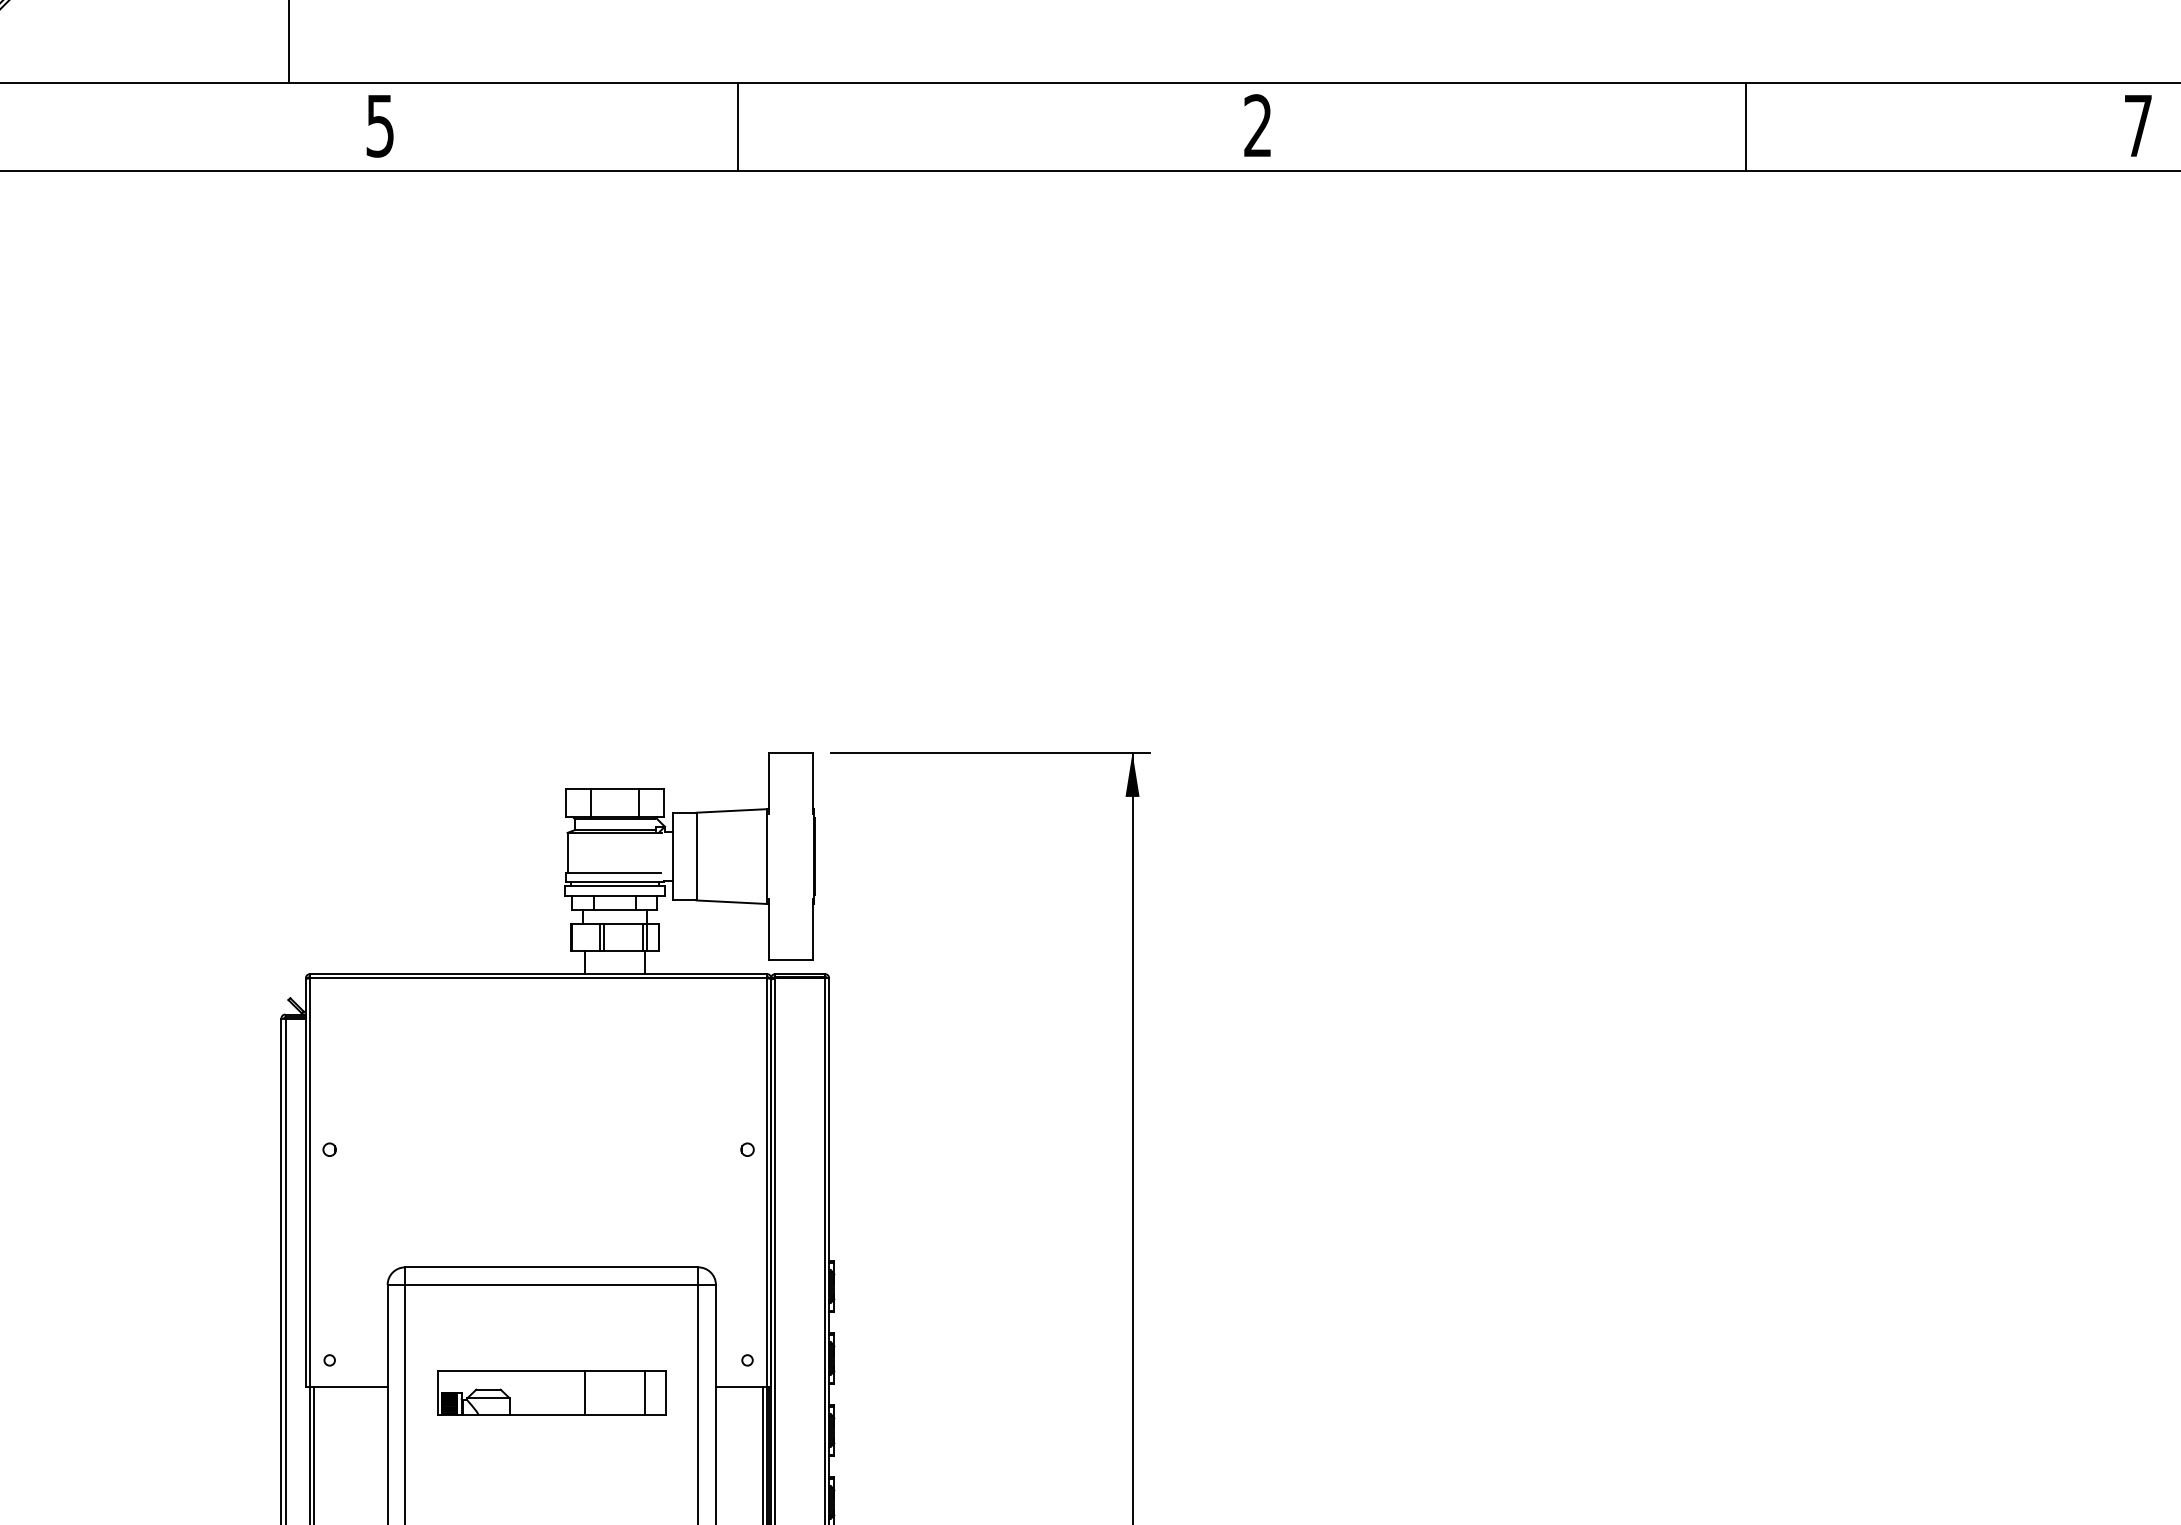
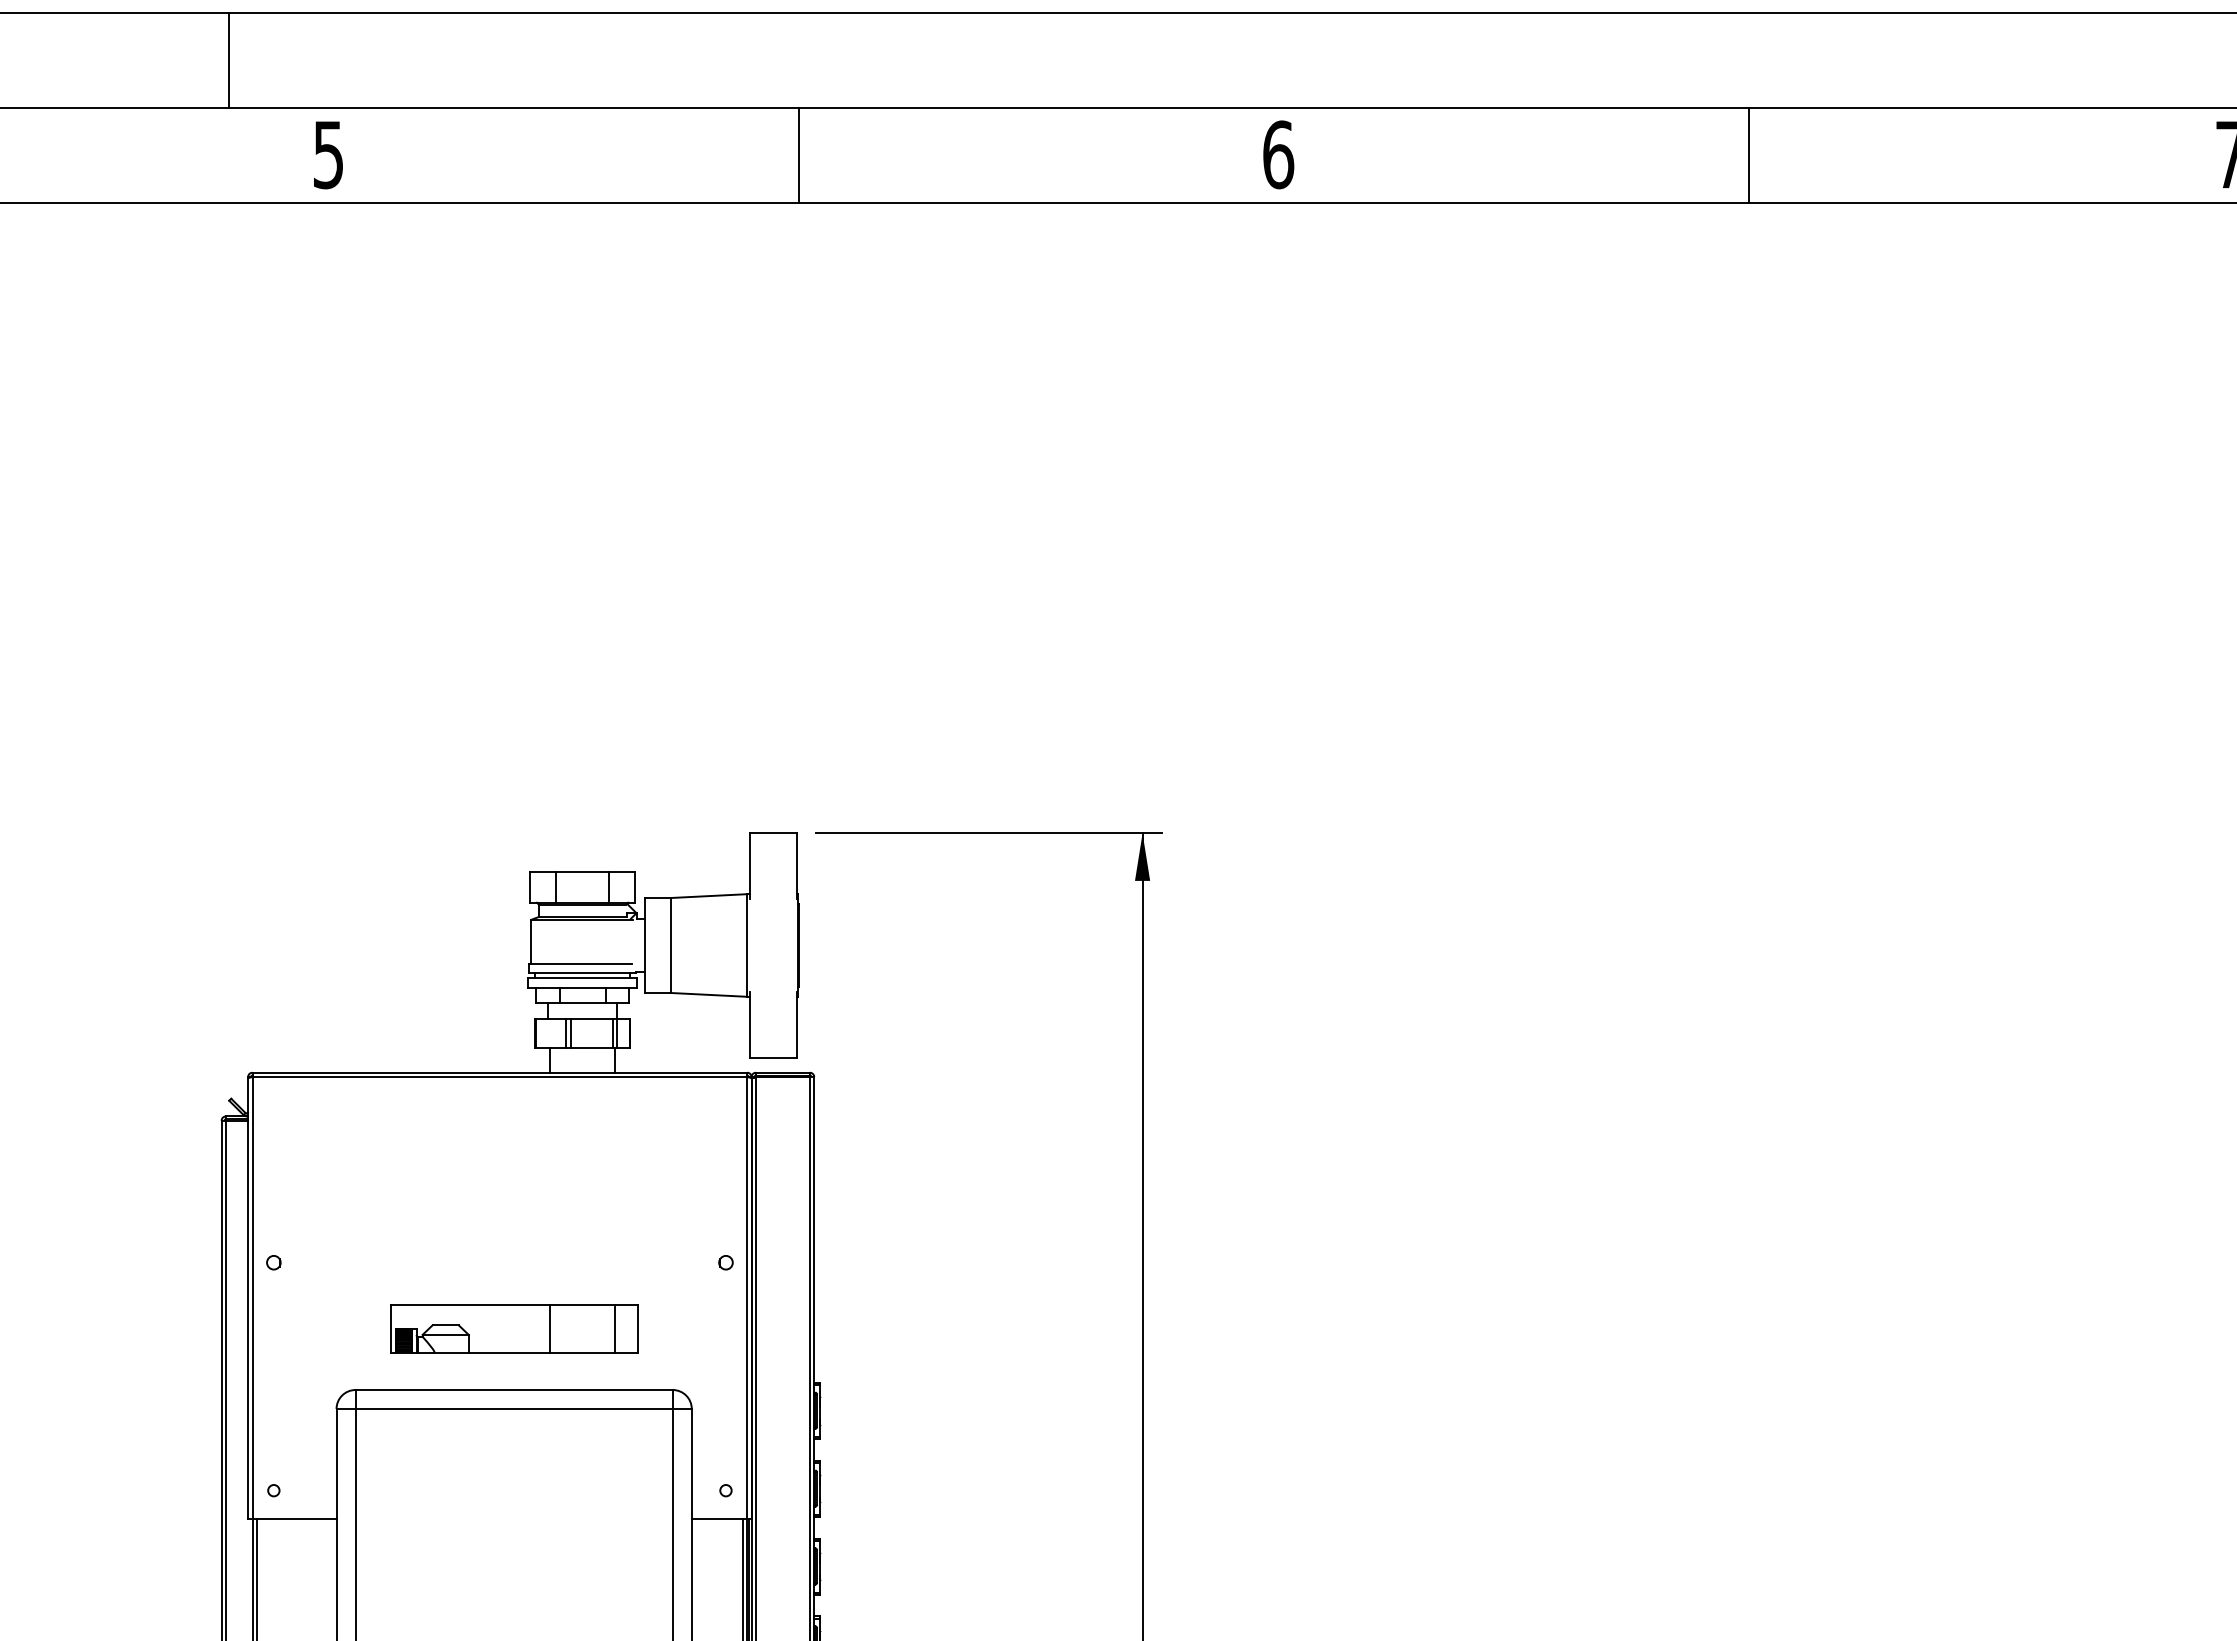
text: (1258, 125) -> (1278, 154), 2 -> 6
line: (738, 126) -> (799, 155), moved
line: (1746, 126) -> (1749, 155), moved
part: (551, 1392) -> (513, 1328), moved

